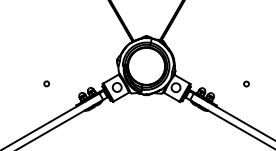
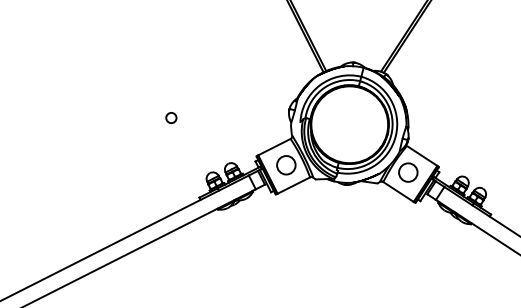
circle: (46, 83) -> (170, 117), moved

